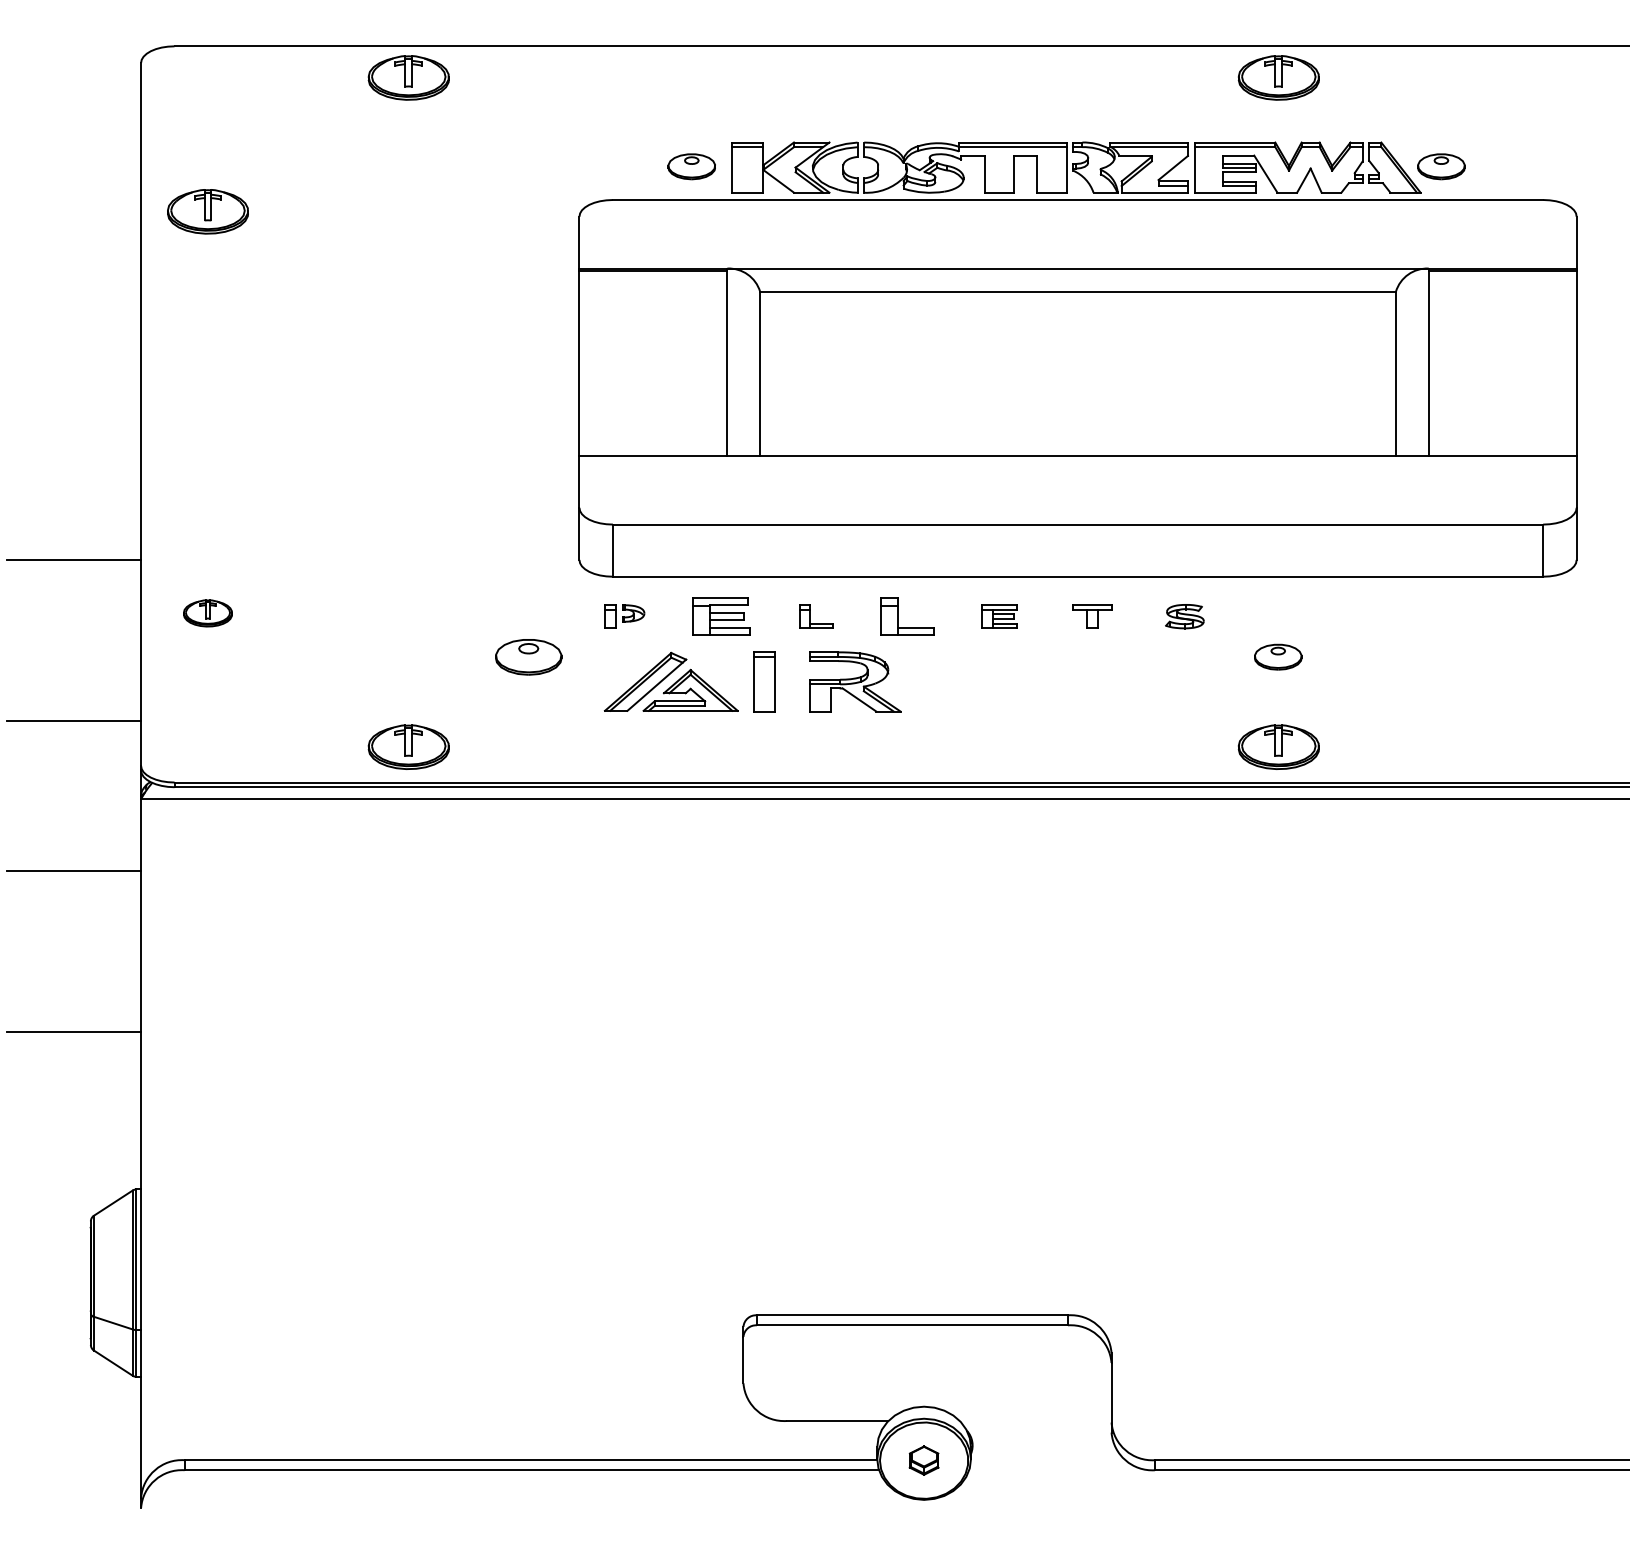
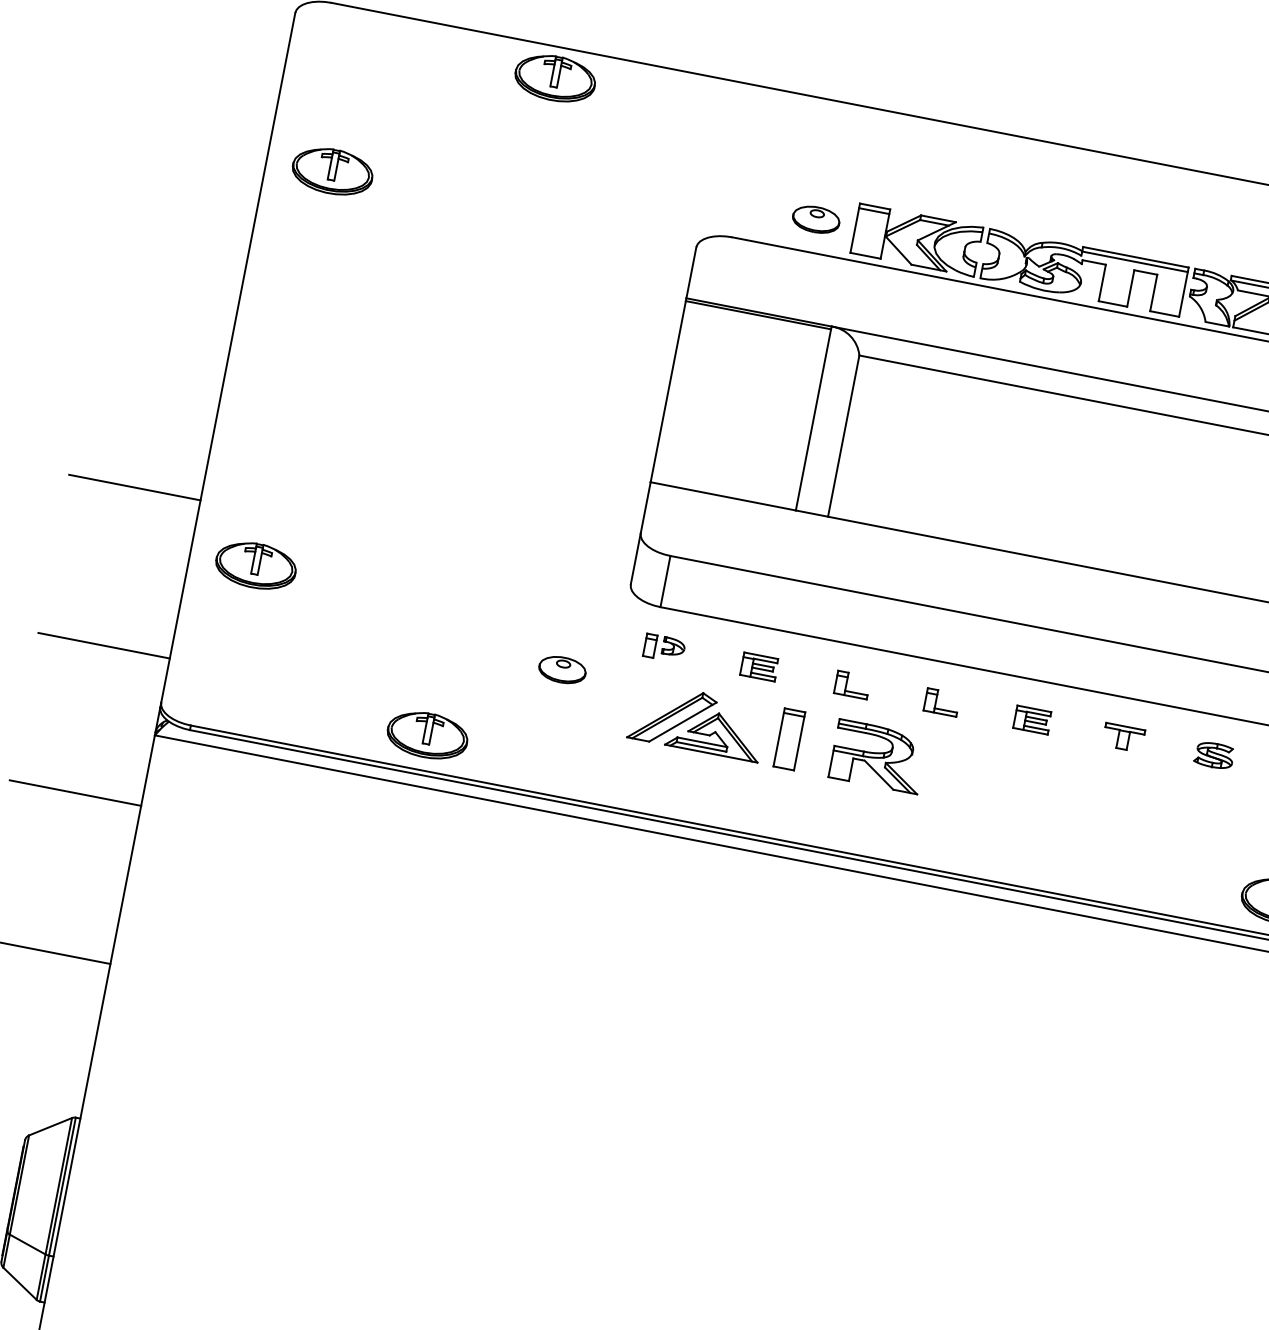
part: (207, 613) -> (255, 565), size x1.67
part: (721, 616) -> (759, 666), size x0.62
part: (907, 616) -> (942, 702), size x0.62
part: (528, 656) -> (562, 669), size x0.71

